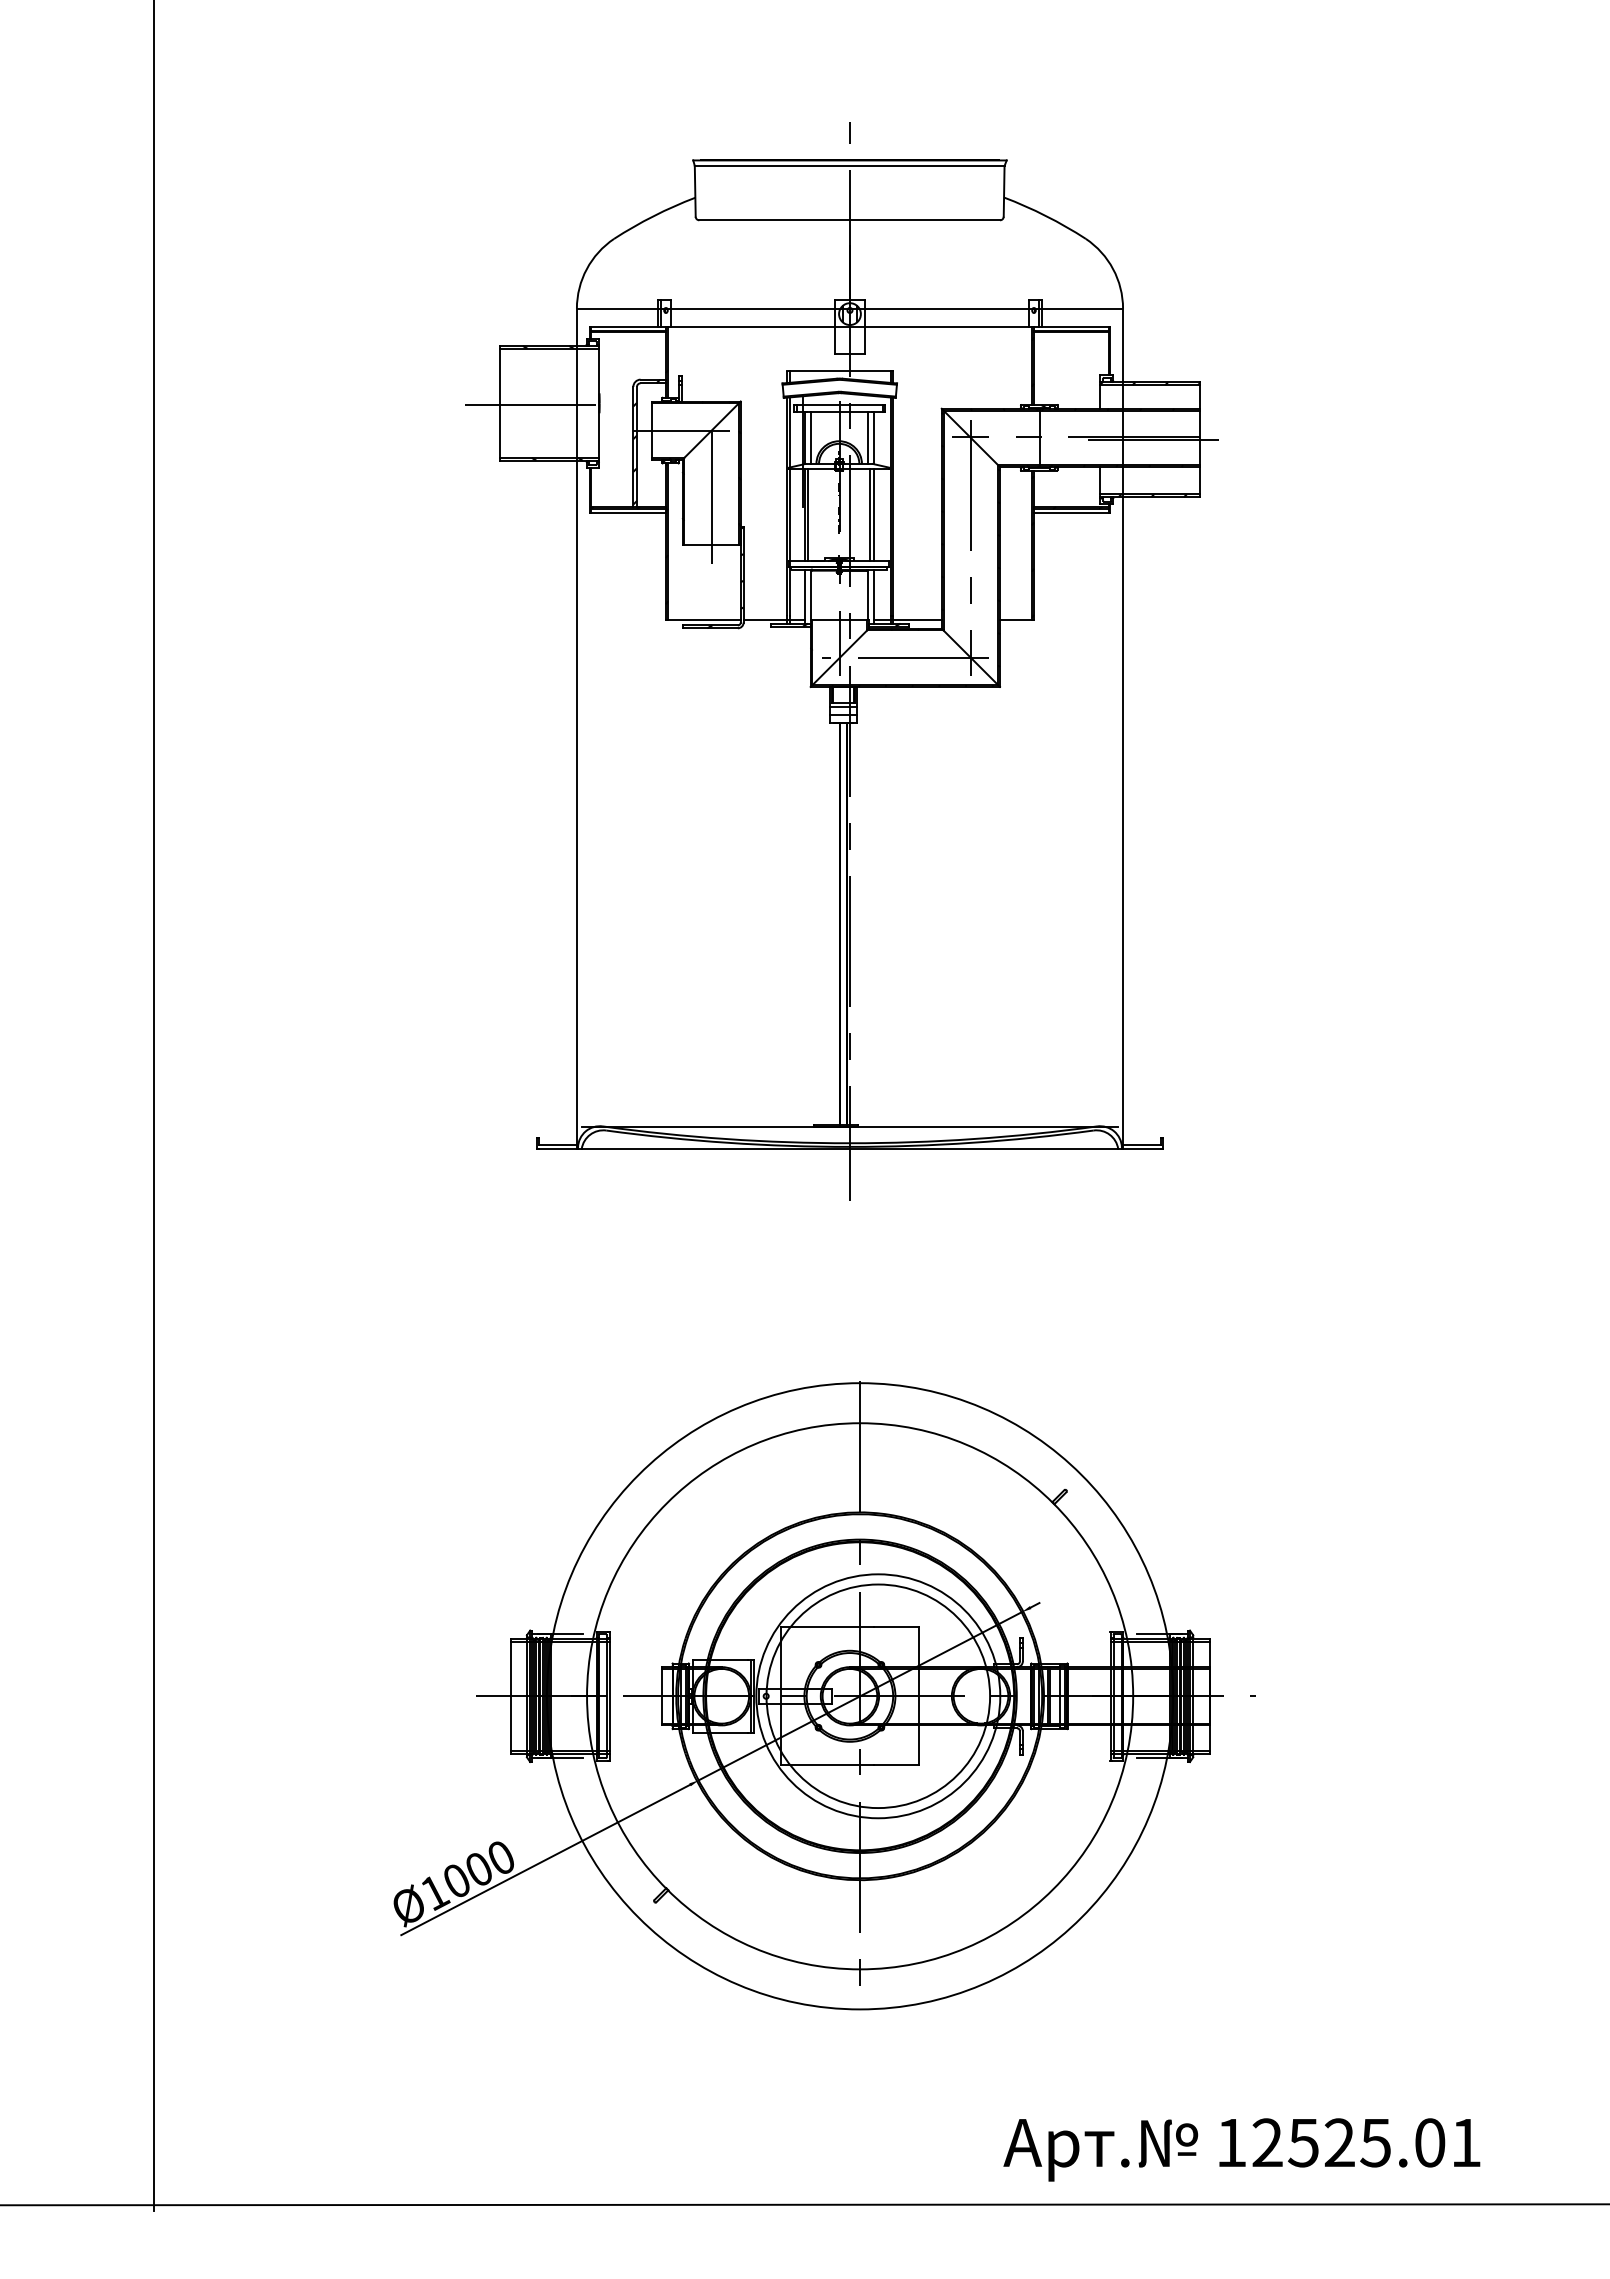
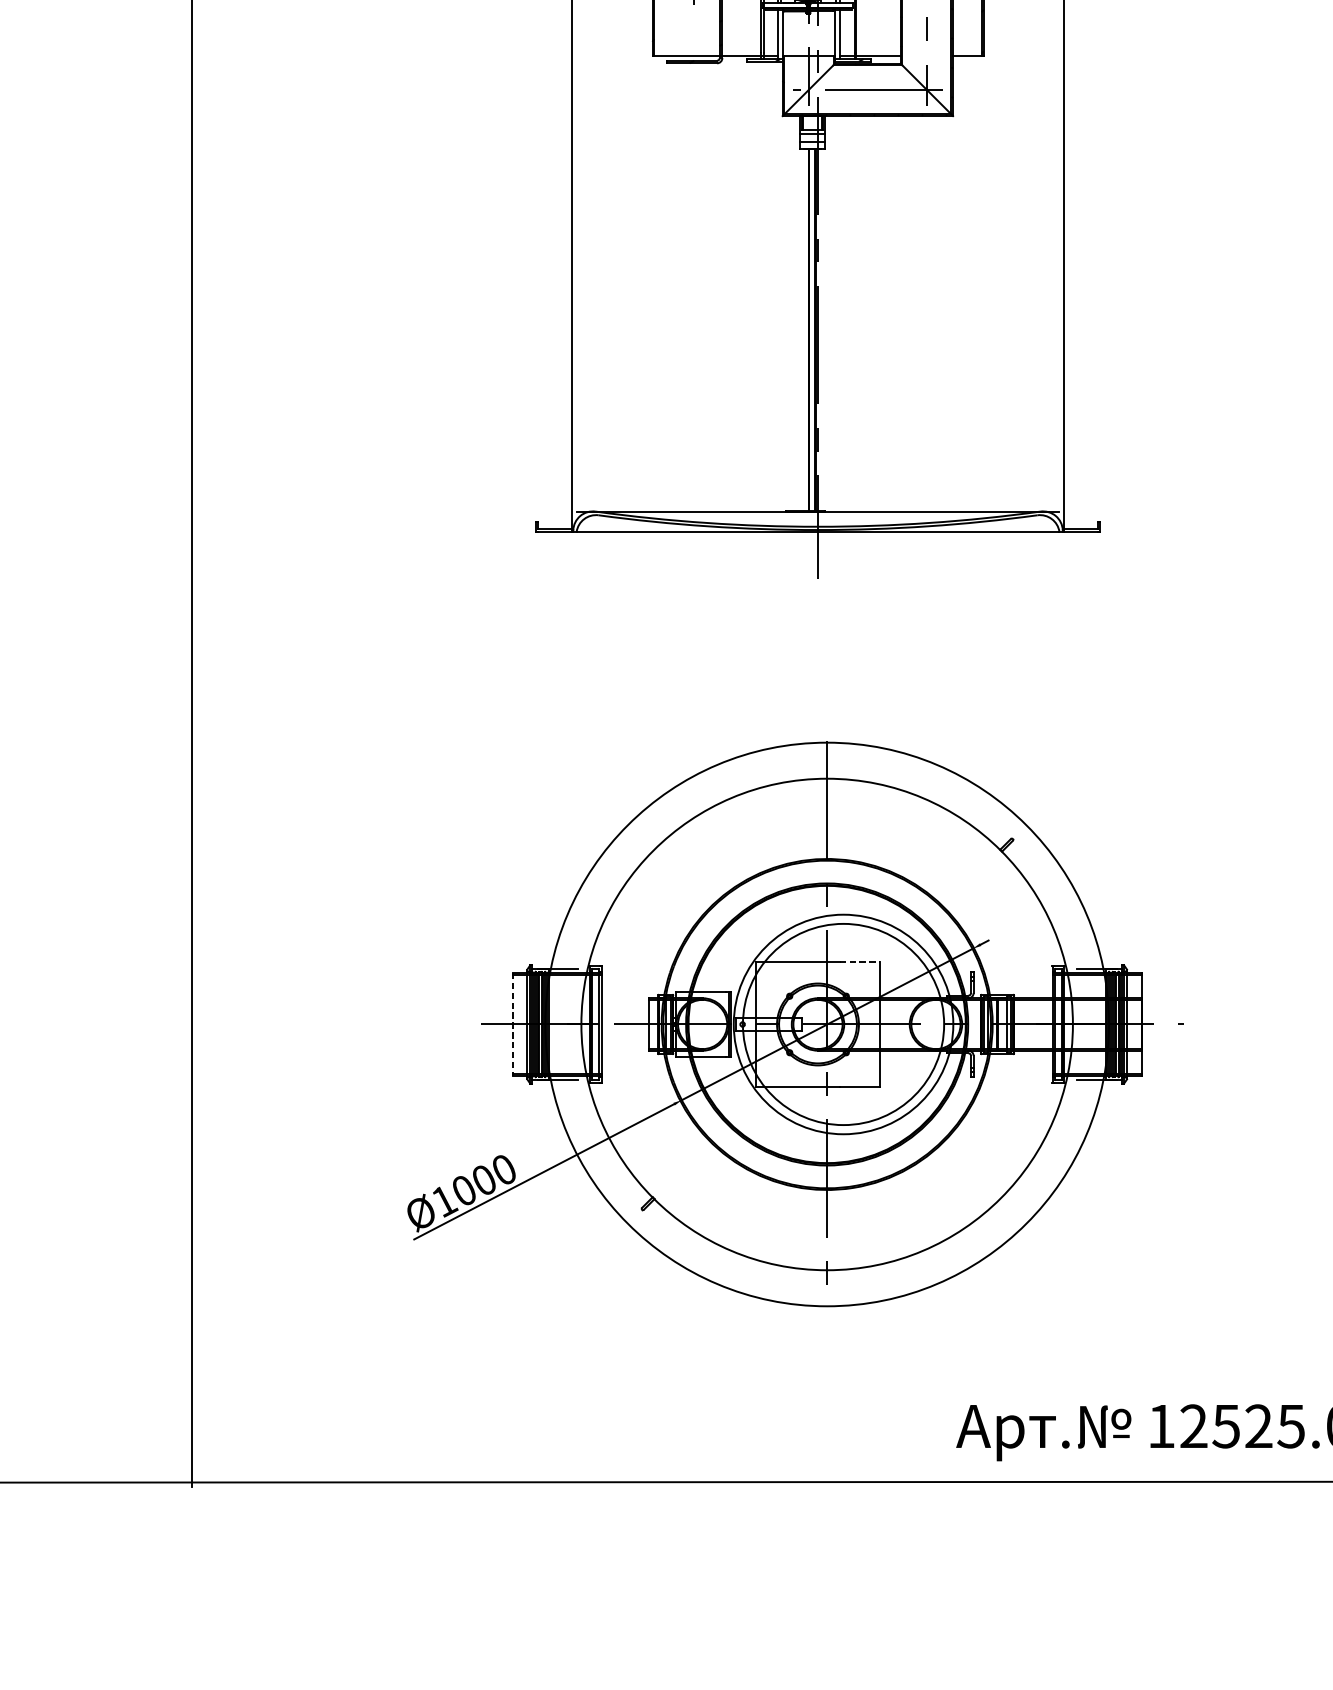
line: (896, 1627) -> (859, 962), solid -> dashed
line: (510, 1696) -> (512, 1024), solid -> dashed

